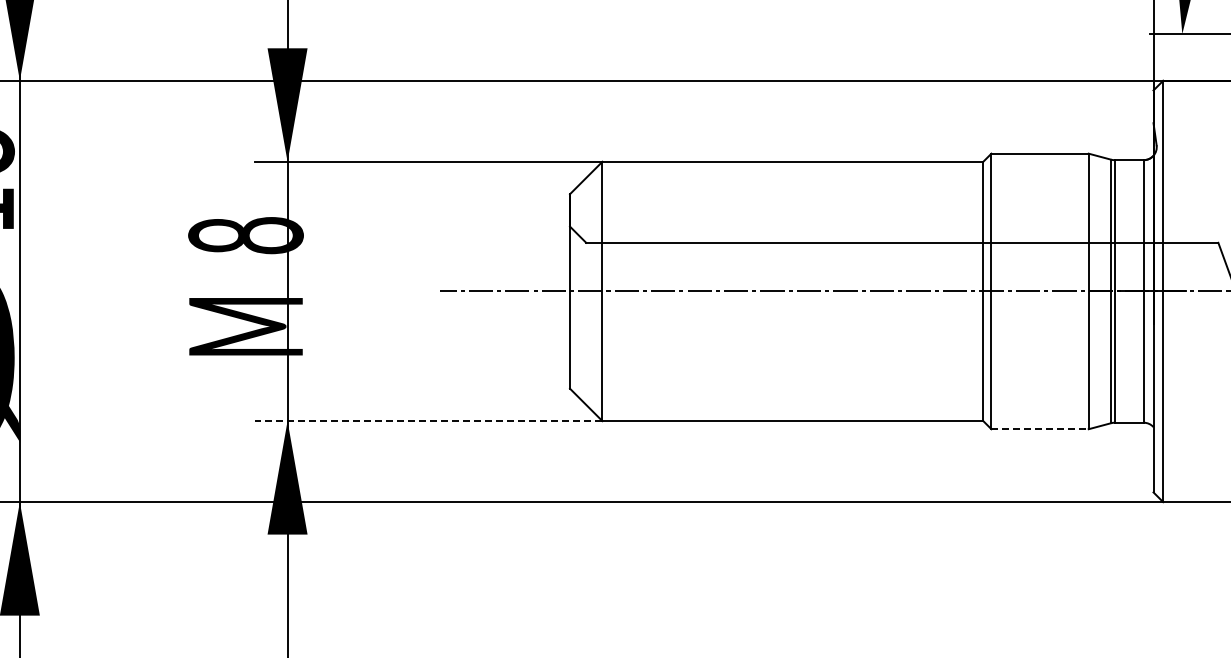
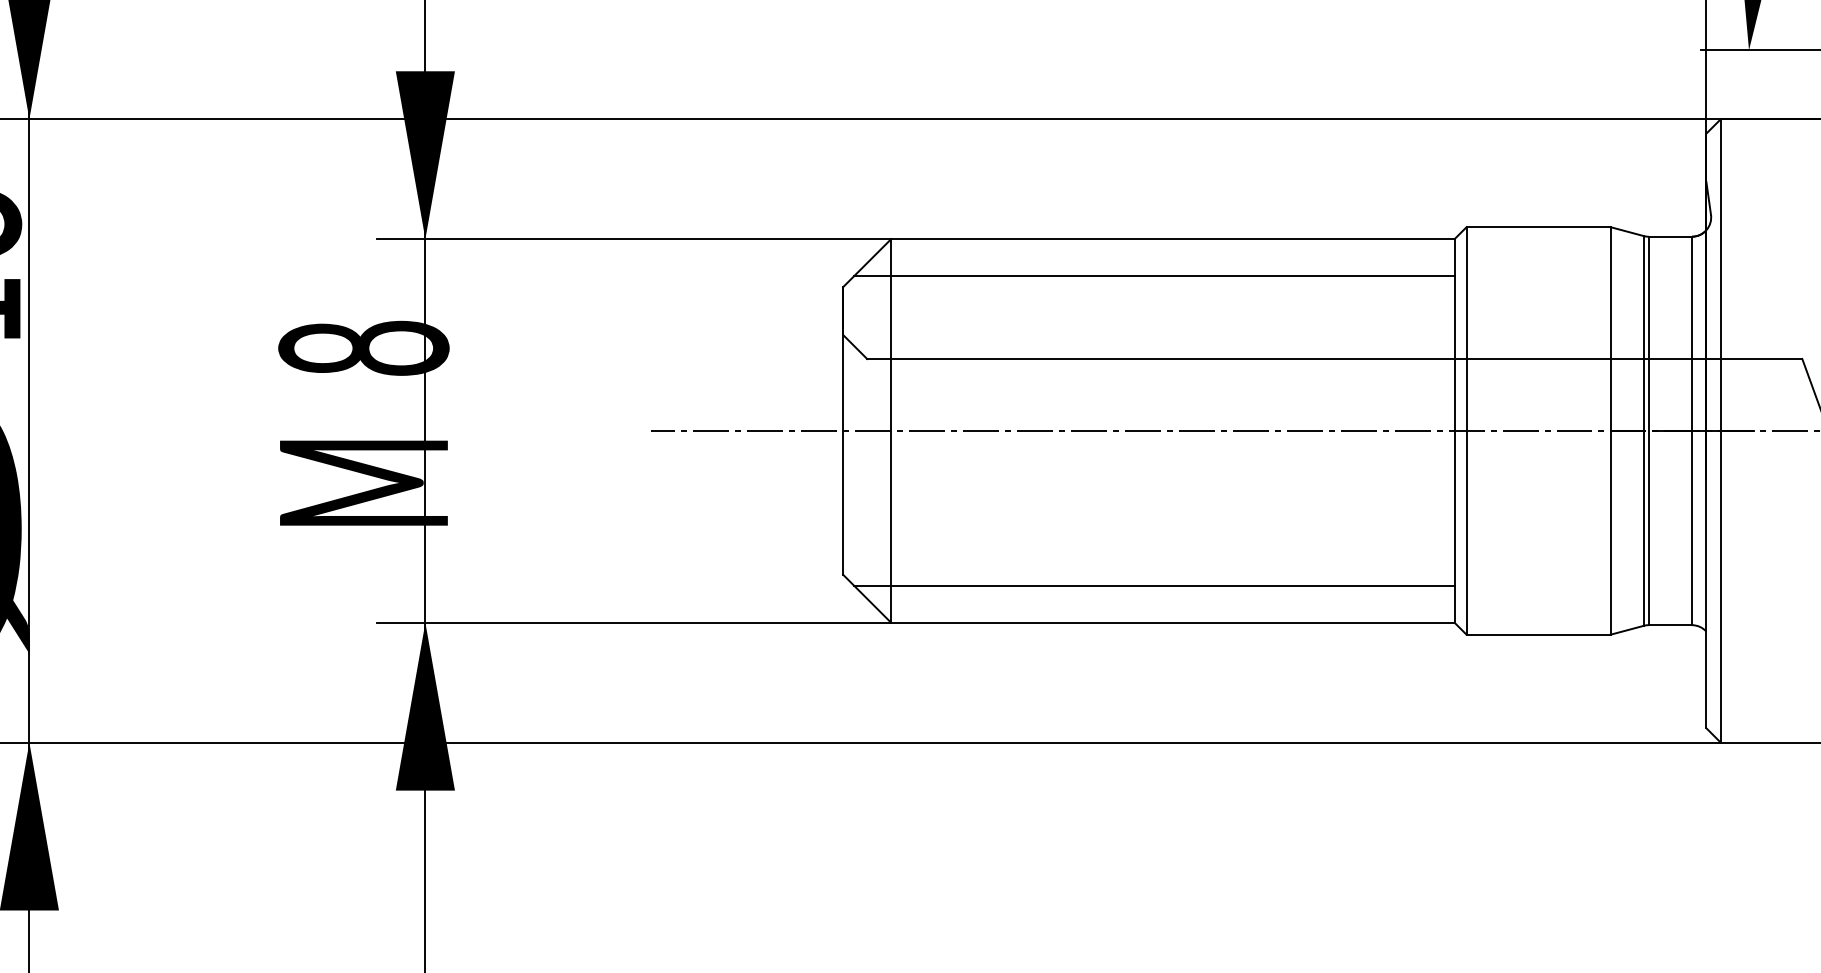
line: (780, 186) -> (1154, 275), added
line: (780, 396) -> (1154, 586), added
line: (428, 421) -> (633, 623), dashed -> solid
line: (1040, 429) -> (1539, 635), dashed -> solid

